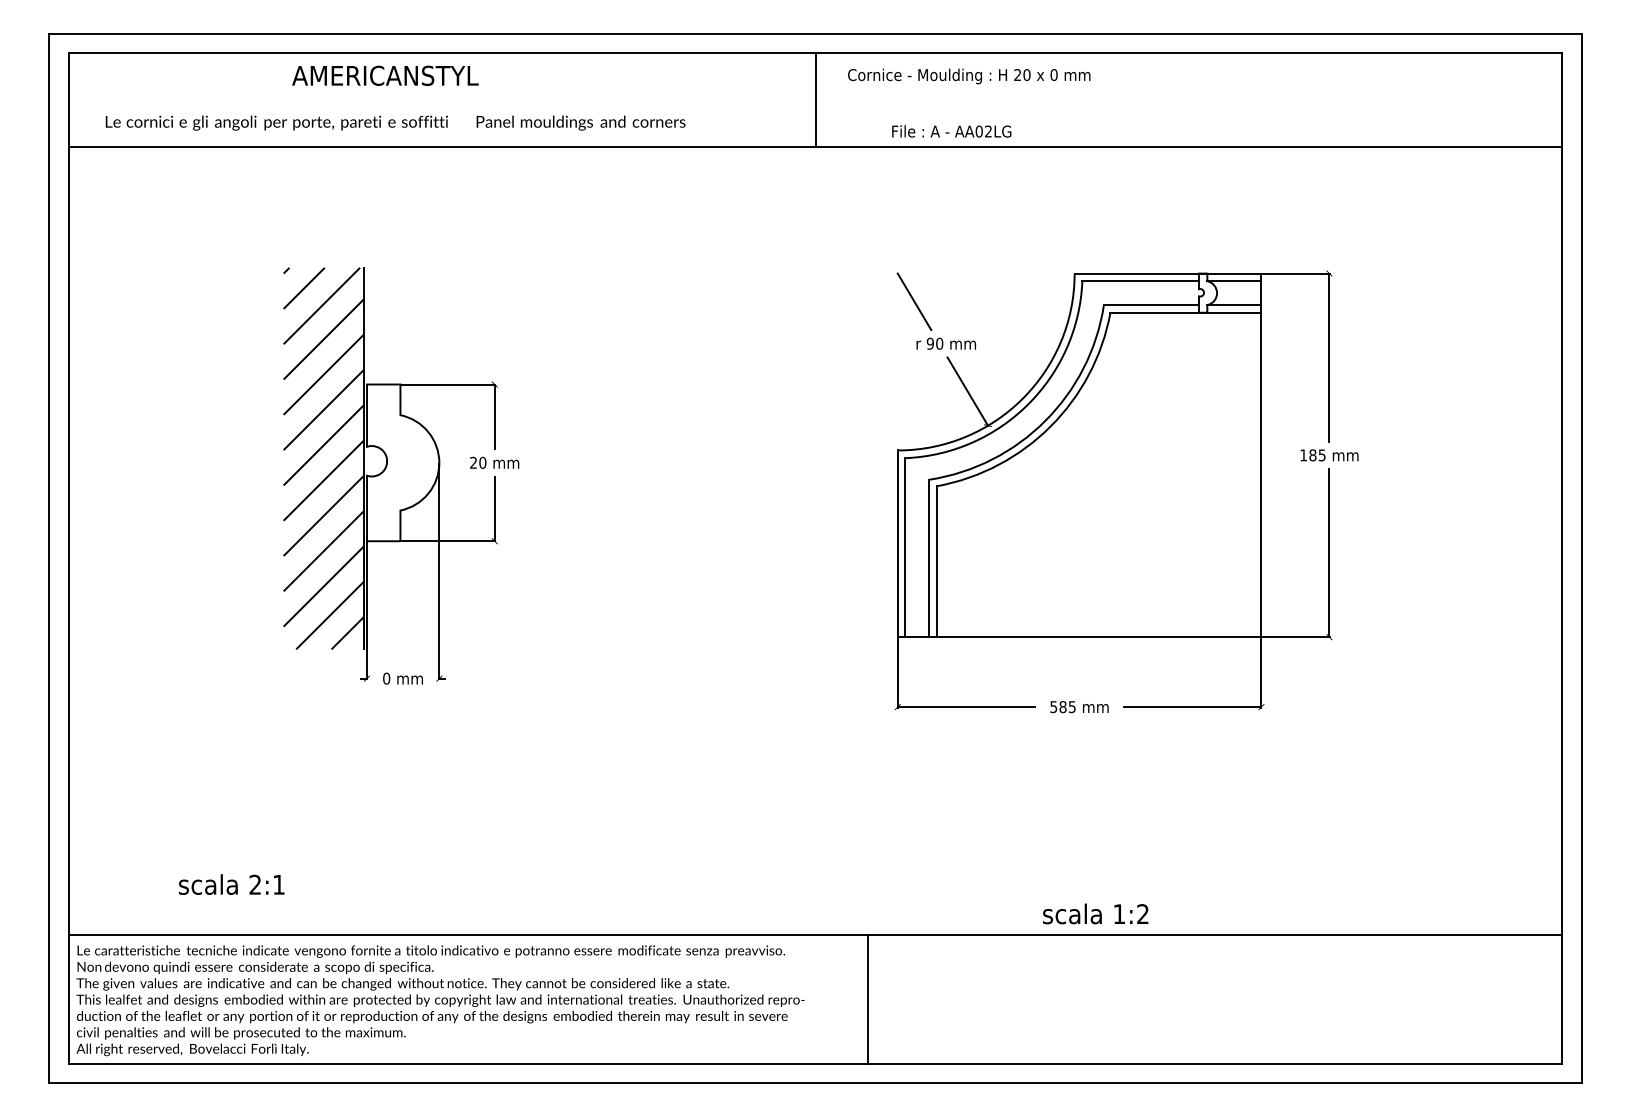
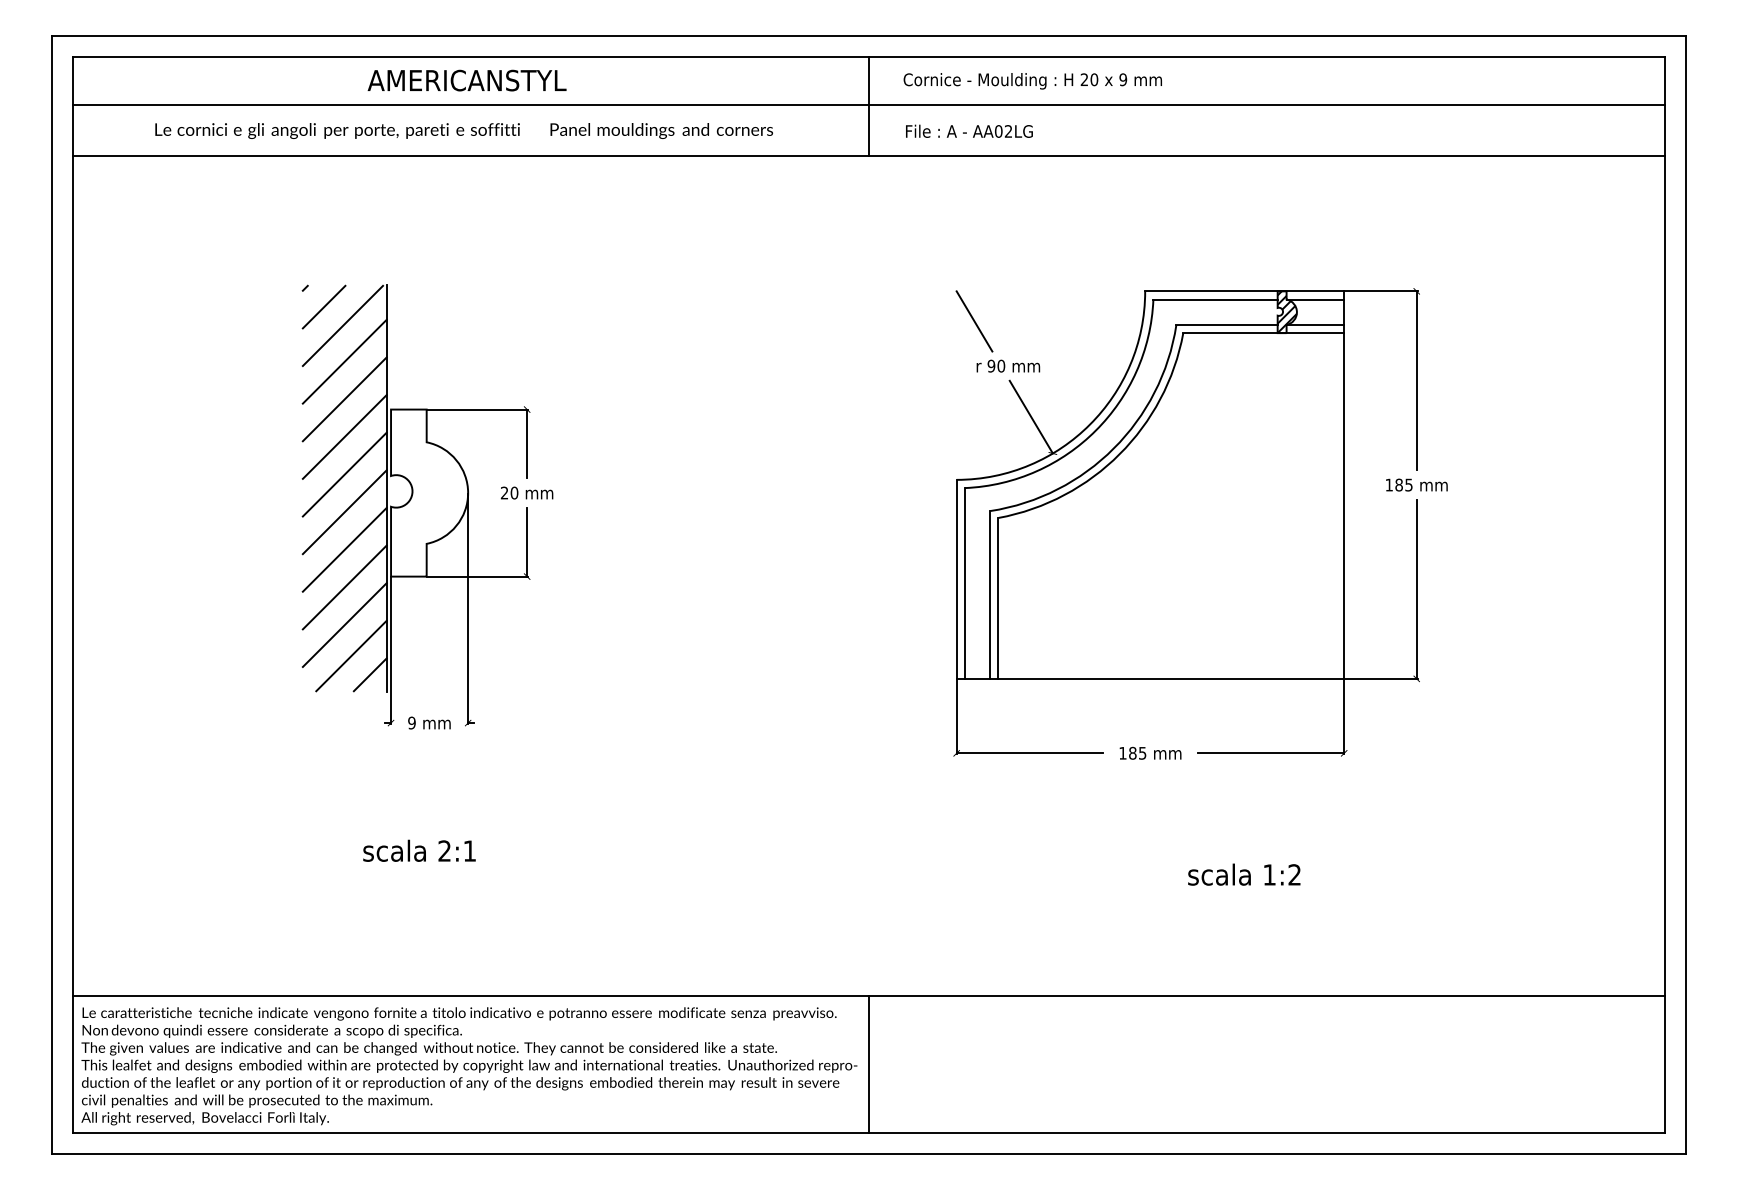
text: (385, 75) -> (467, 80), moved
text: (1053, 75) -> (1122, 80), 0 -> 9
line: (815, 98) -> (869, 104), added
text: (395, 122) -> (464, 130), moved
text: (951, 131) -> (969, 131), moved
hatch: (1207, 292) -> (1286, 311), added
text: (386, 678) -> (411, 722), 0 -> 9
text: (1053, 707) -> (1122, 753), 585 -> 185
text: (231, 884) -> (419, 850), moved
text: (1095, 913) -> (1244, 874), moved
line: (867, 998) -> (869, 1063), moved

